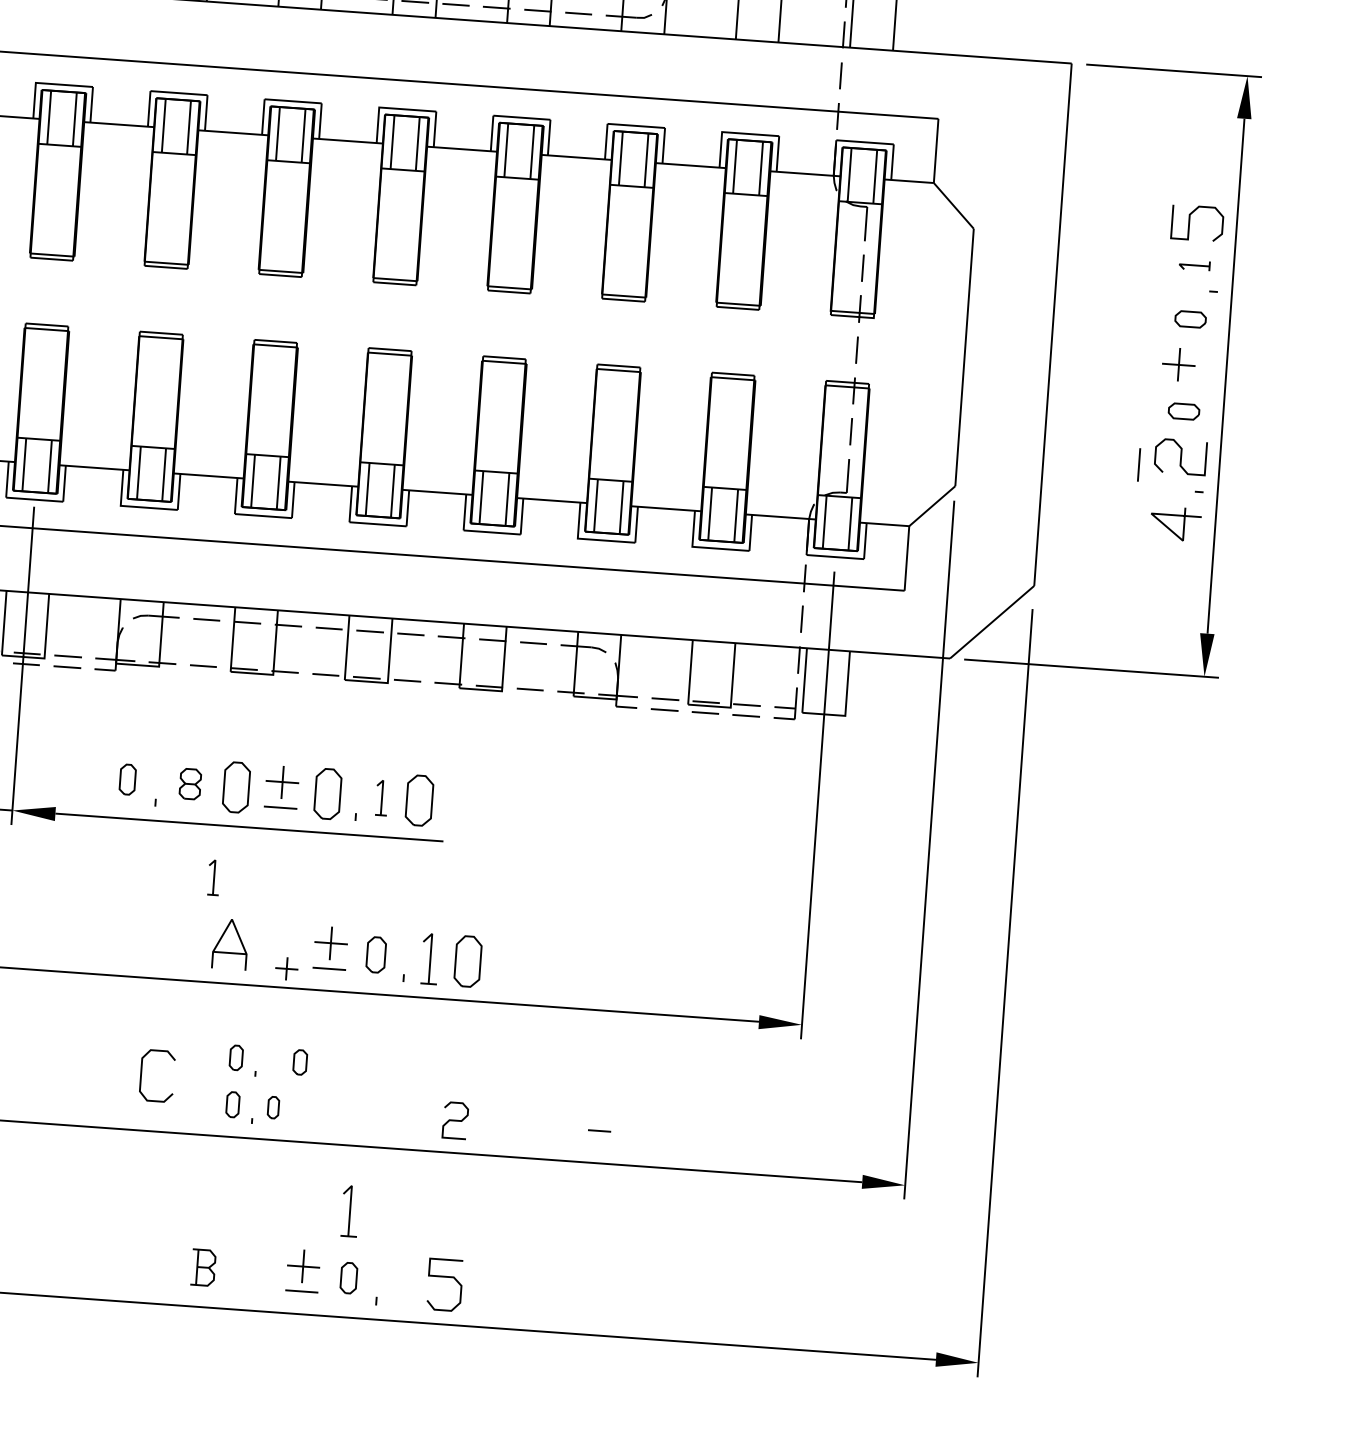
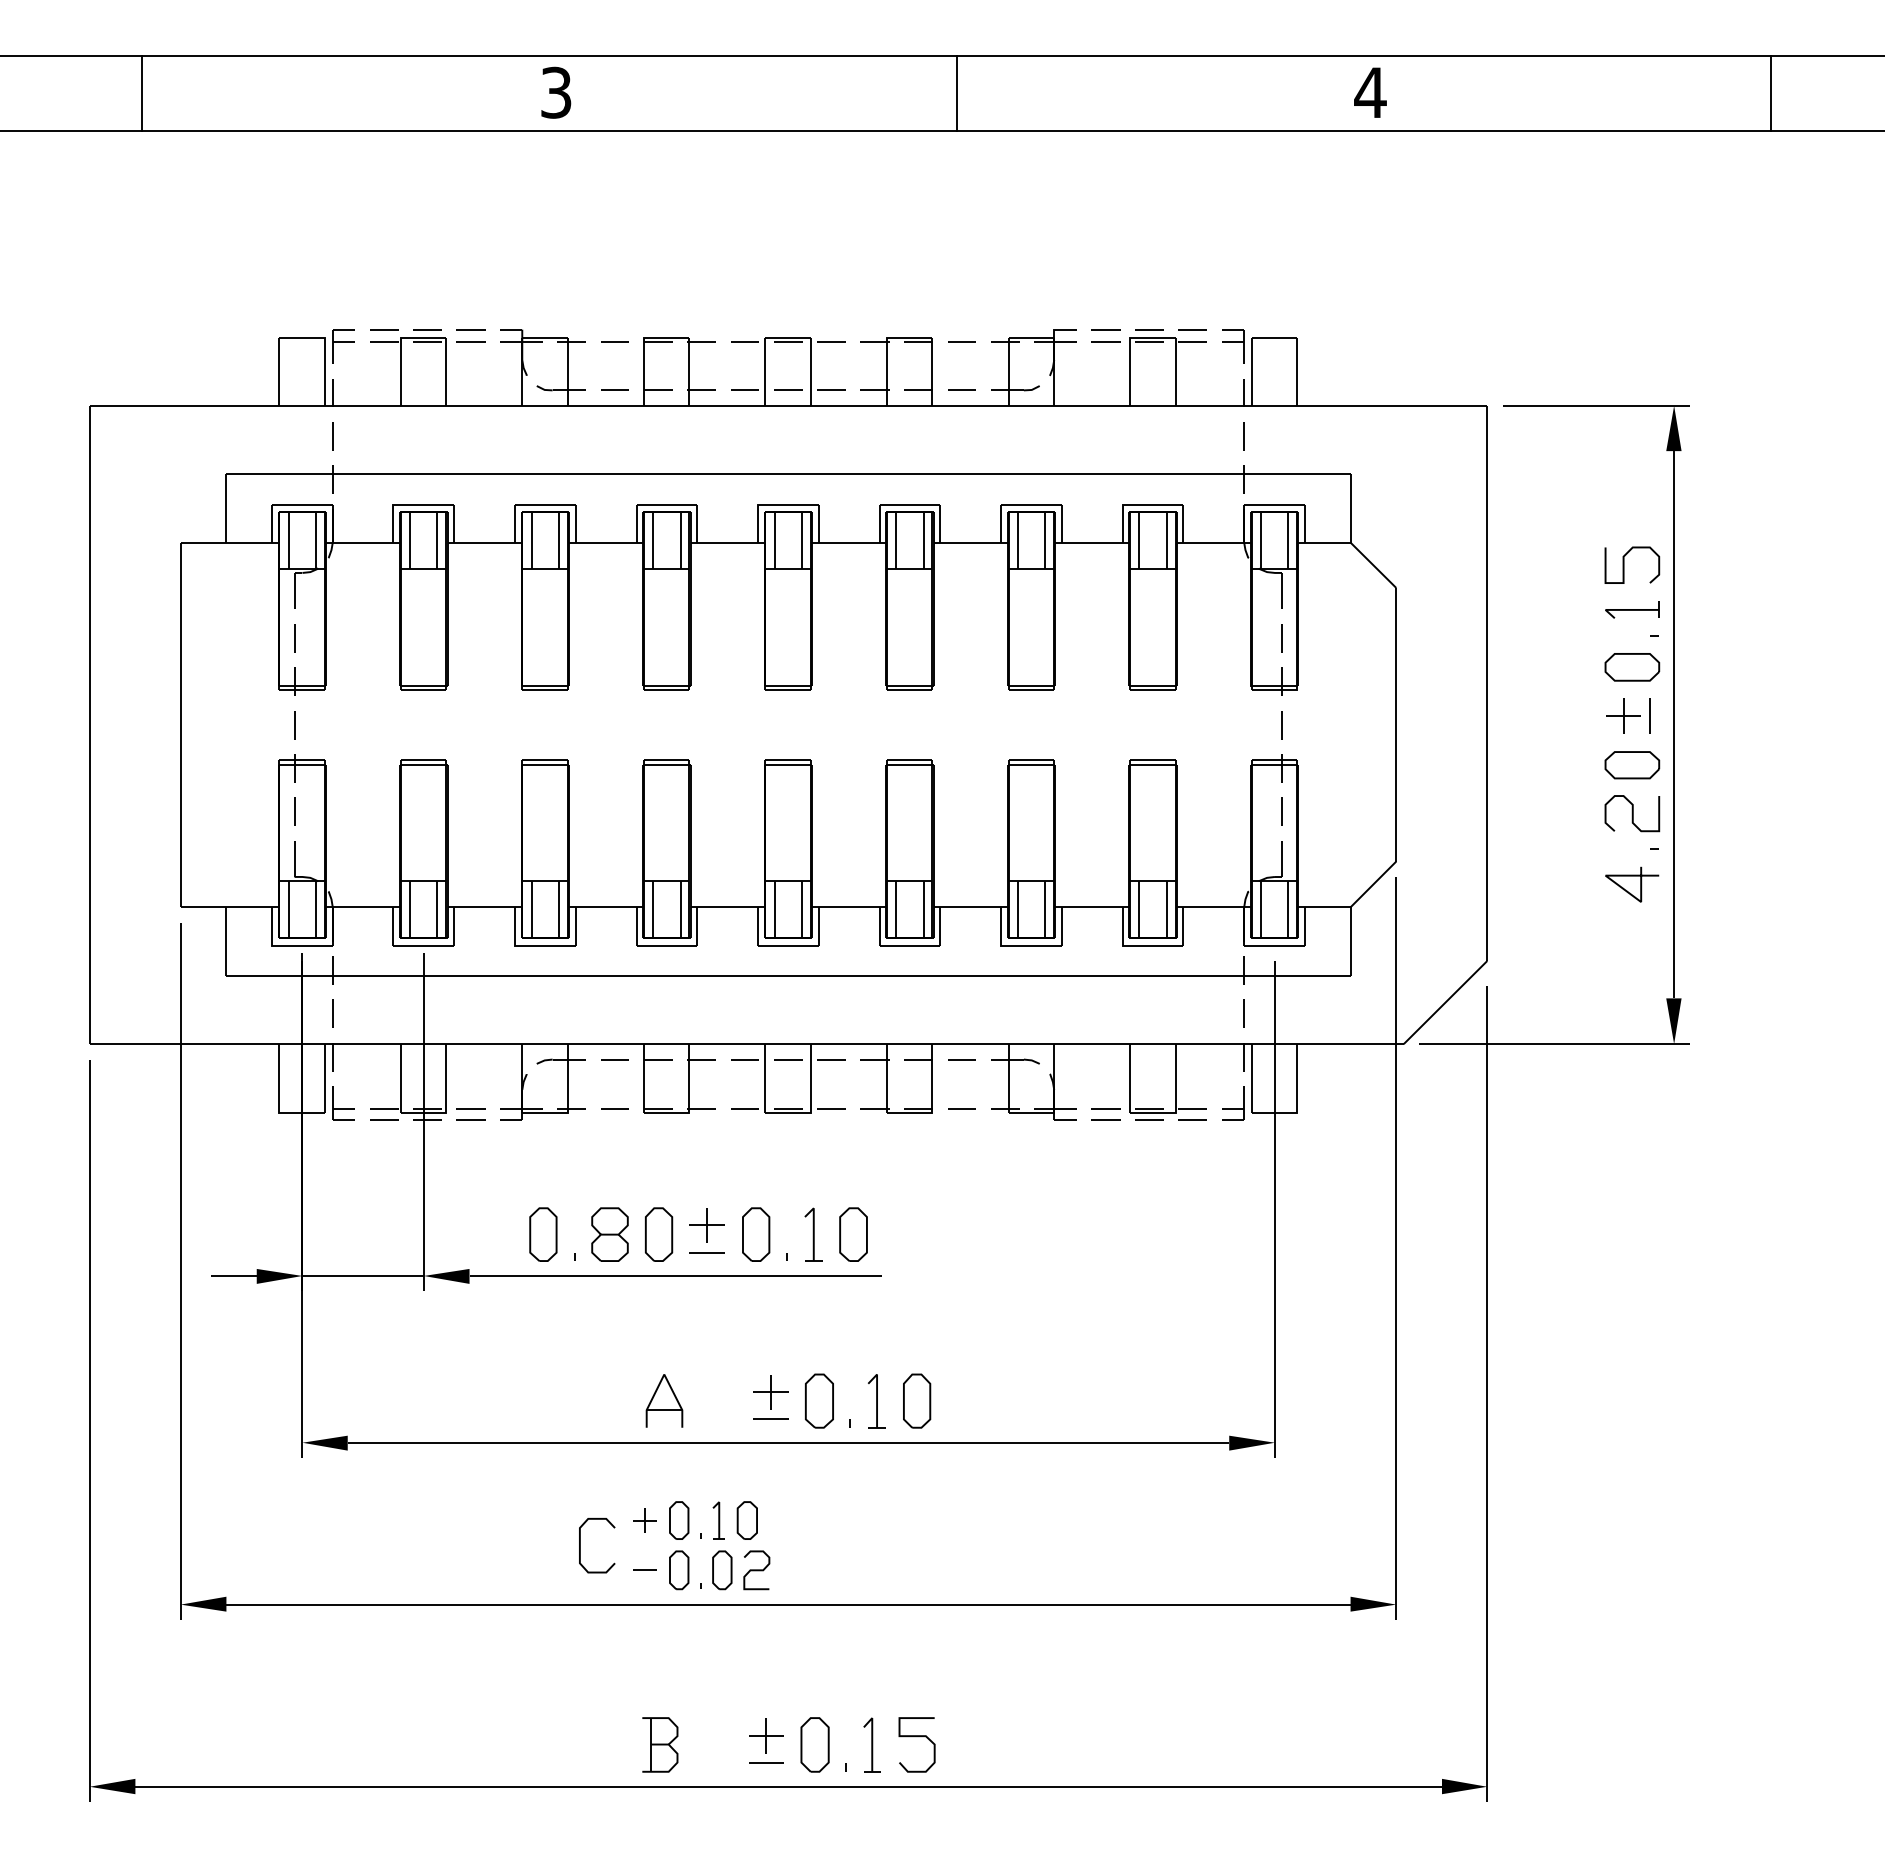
part: (1194, 264) -> (1632, 609), size x1.67
part: (1190, 319) -> (1632, 667), size x1.67
part: (1184, 411) -> (1632, 765), size x1.67
line: (1138, 464) -> (1649, 715), moved
part: (127, 779) -> (543, 1234), size x1.67
part: (189, 784) -> (609, 1234), size x1.67
part: (381, 797) -> (813, 1234), size x1.43
part: (213, 877) -> (718, 1520), moved
part: (376, 954) -> (819, 1400), size x1.43
part: (286, 968) -> (644, 1520), moved
part: (236, 1057) -> (679, 1520), size x1.43
part: (299, 1062) -> (746, 1520), size x1.43
part: (233, 1104) -> (679, 1570), size x1.43
part: (273, 1107) -> (722, 1570), size x1.67
curve: (455, 1120) -> (756, 1570), moved
line: (599, 1130) -> (644, 1569), moved
part: (349, 1210) -> (871, 1744), moved
part: (203, 1267) -> (660, 1744), size x1.43
part: (348, 1277) -> (814, 1744), size x1.67

